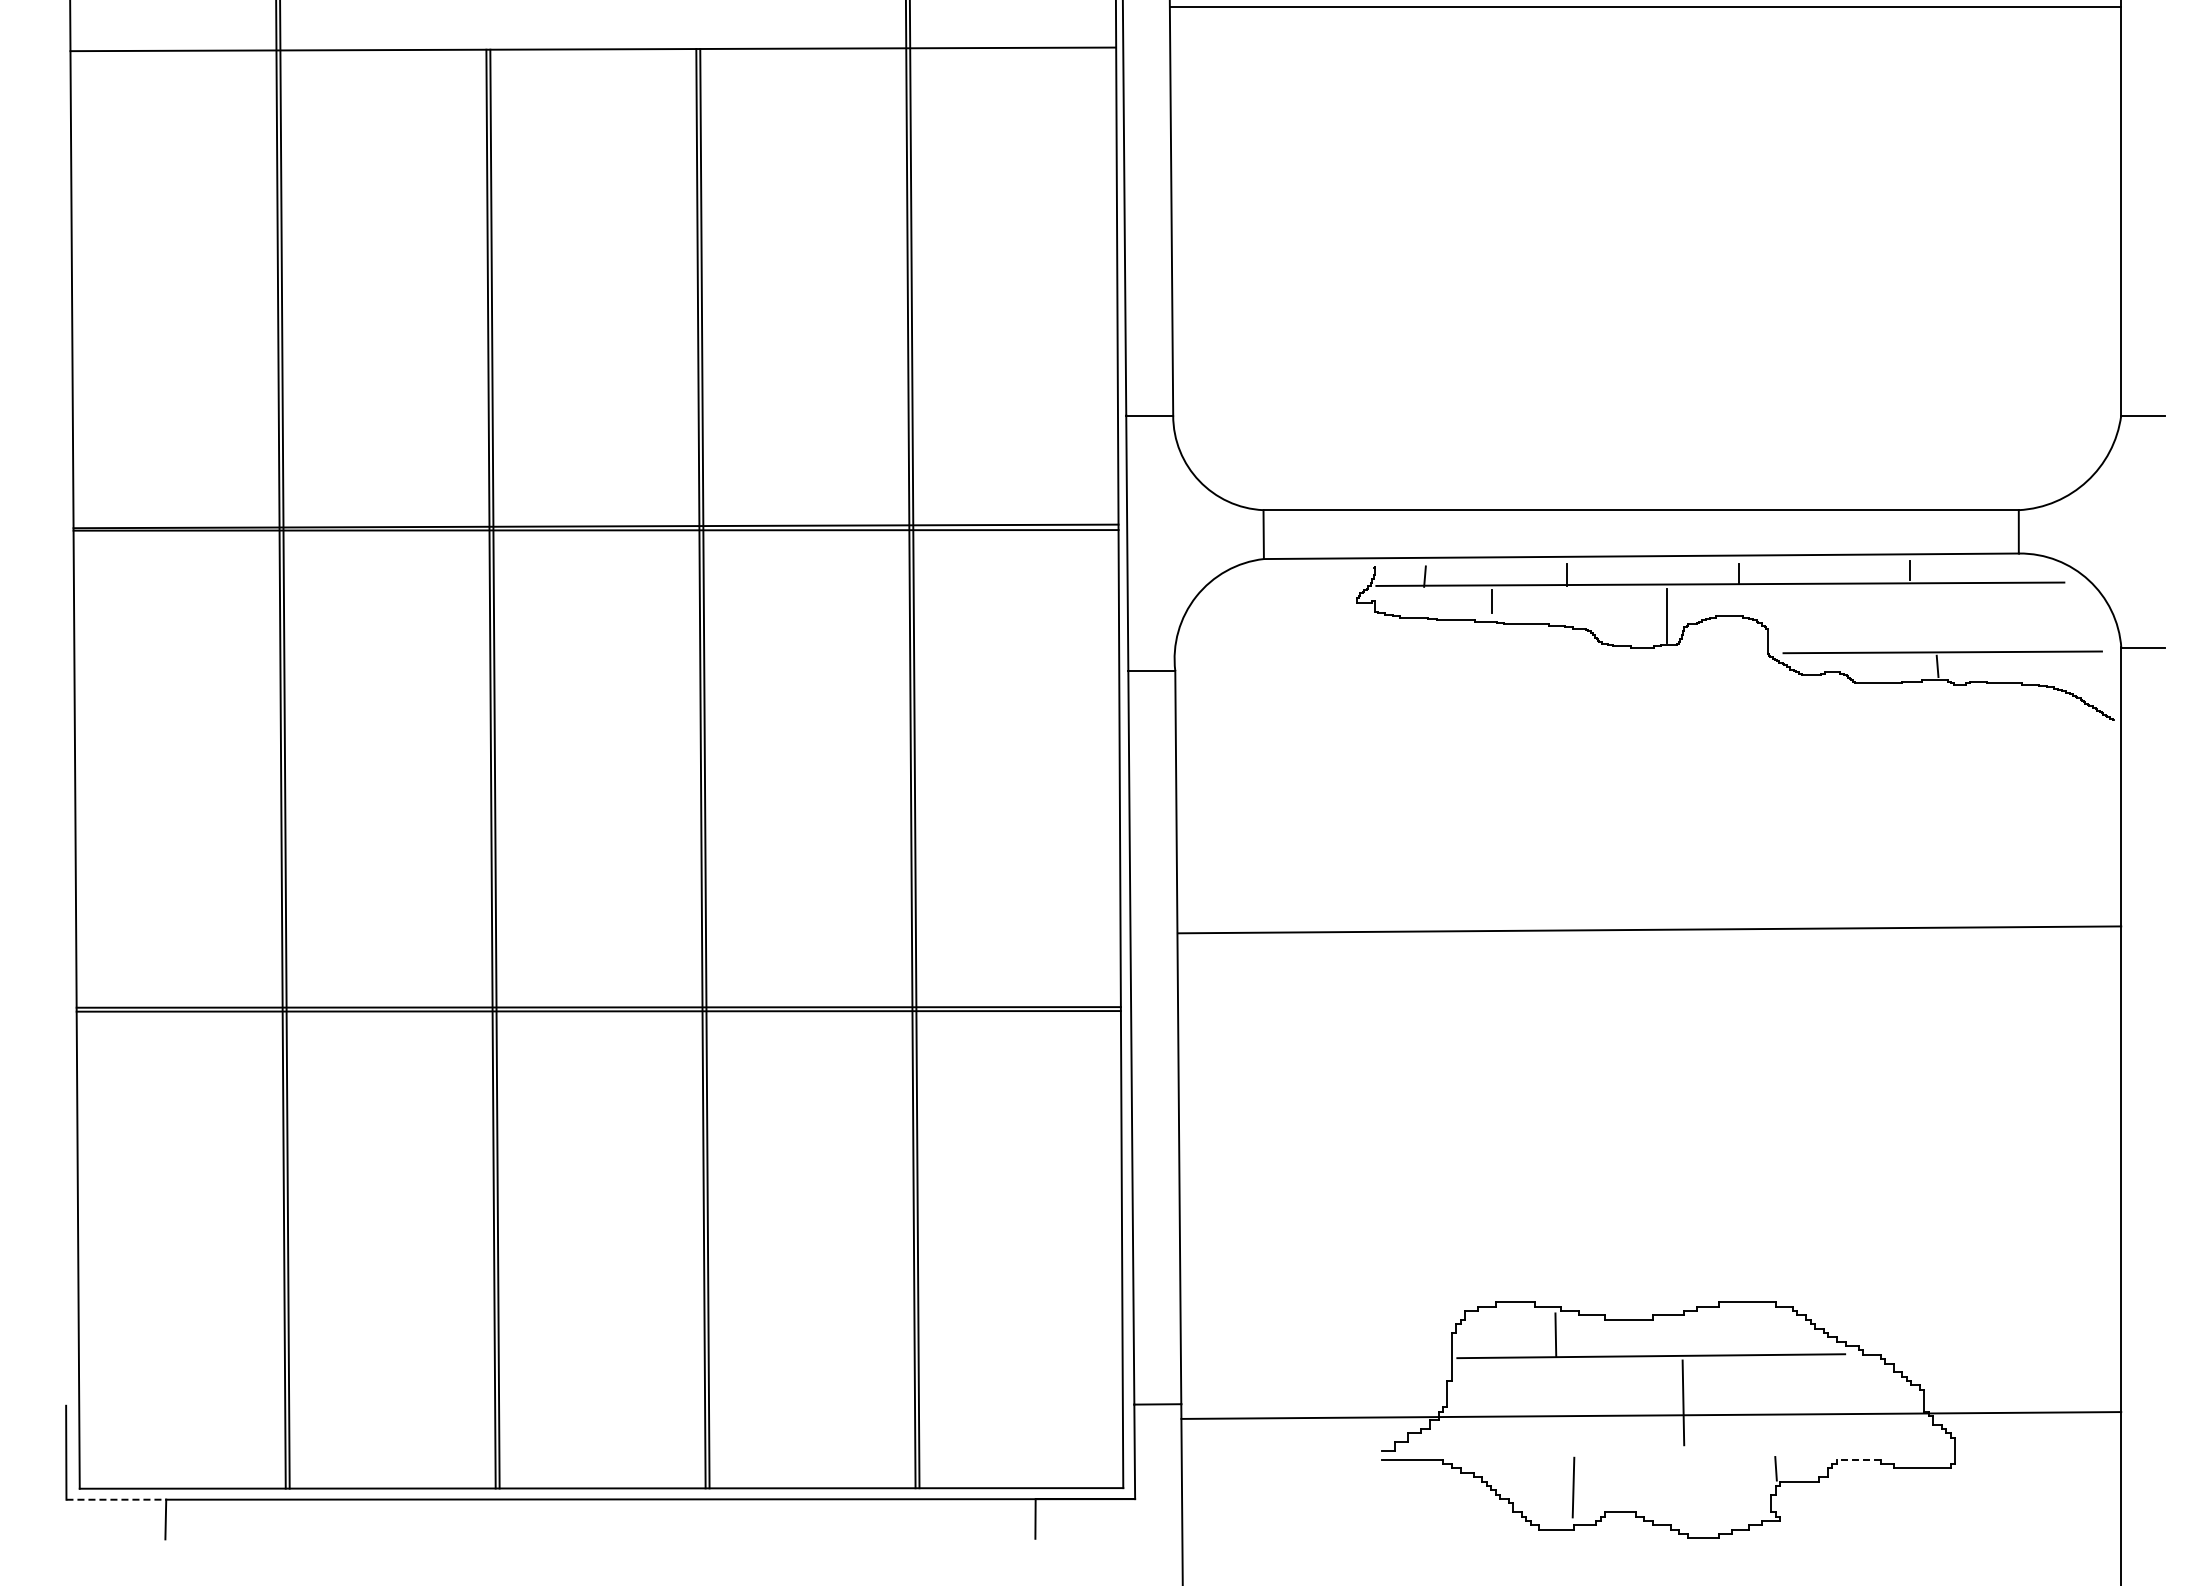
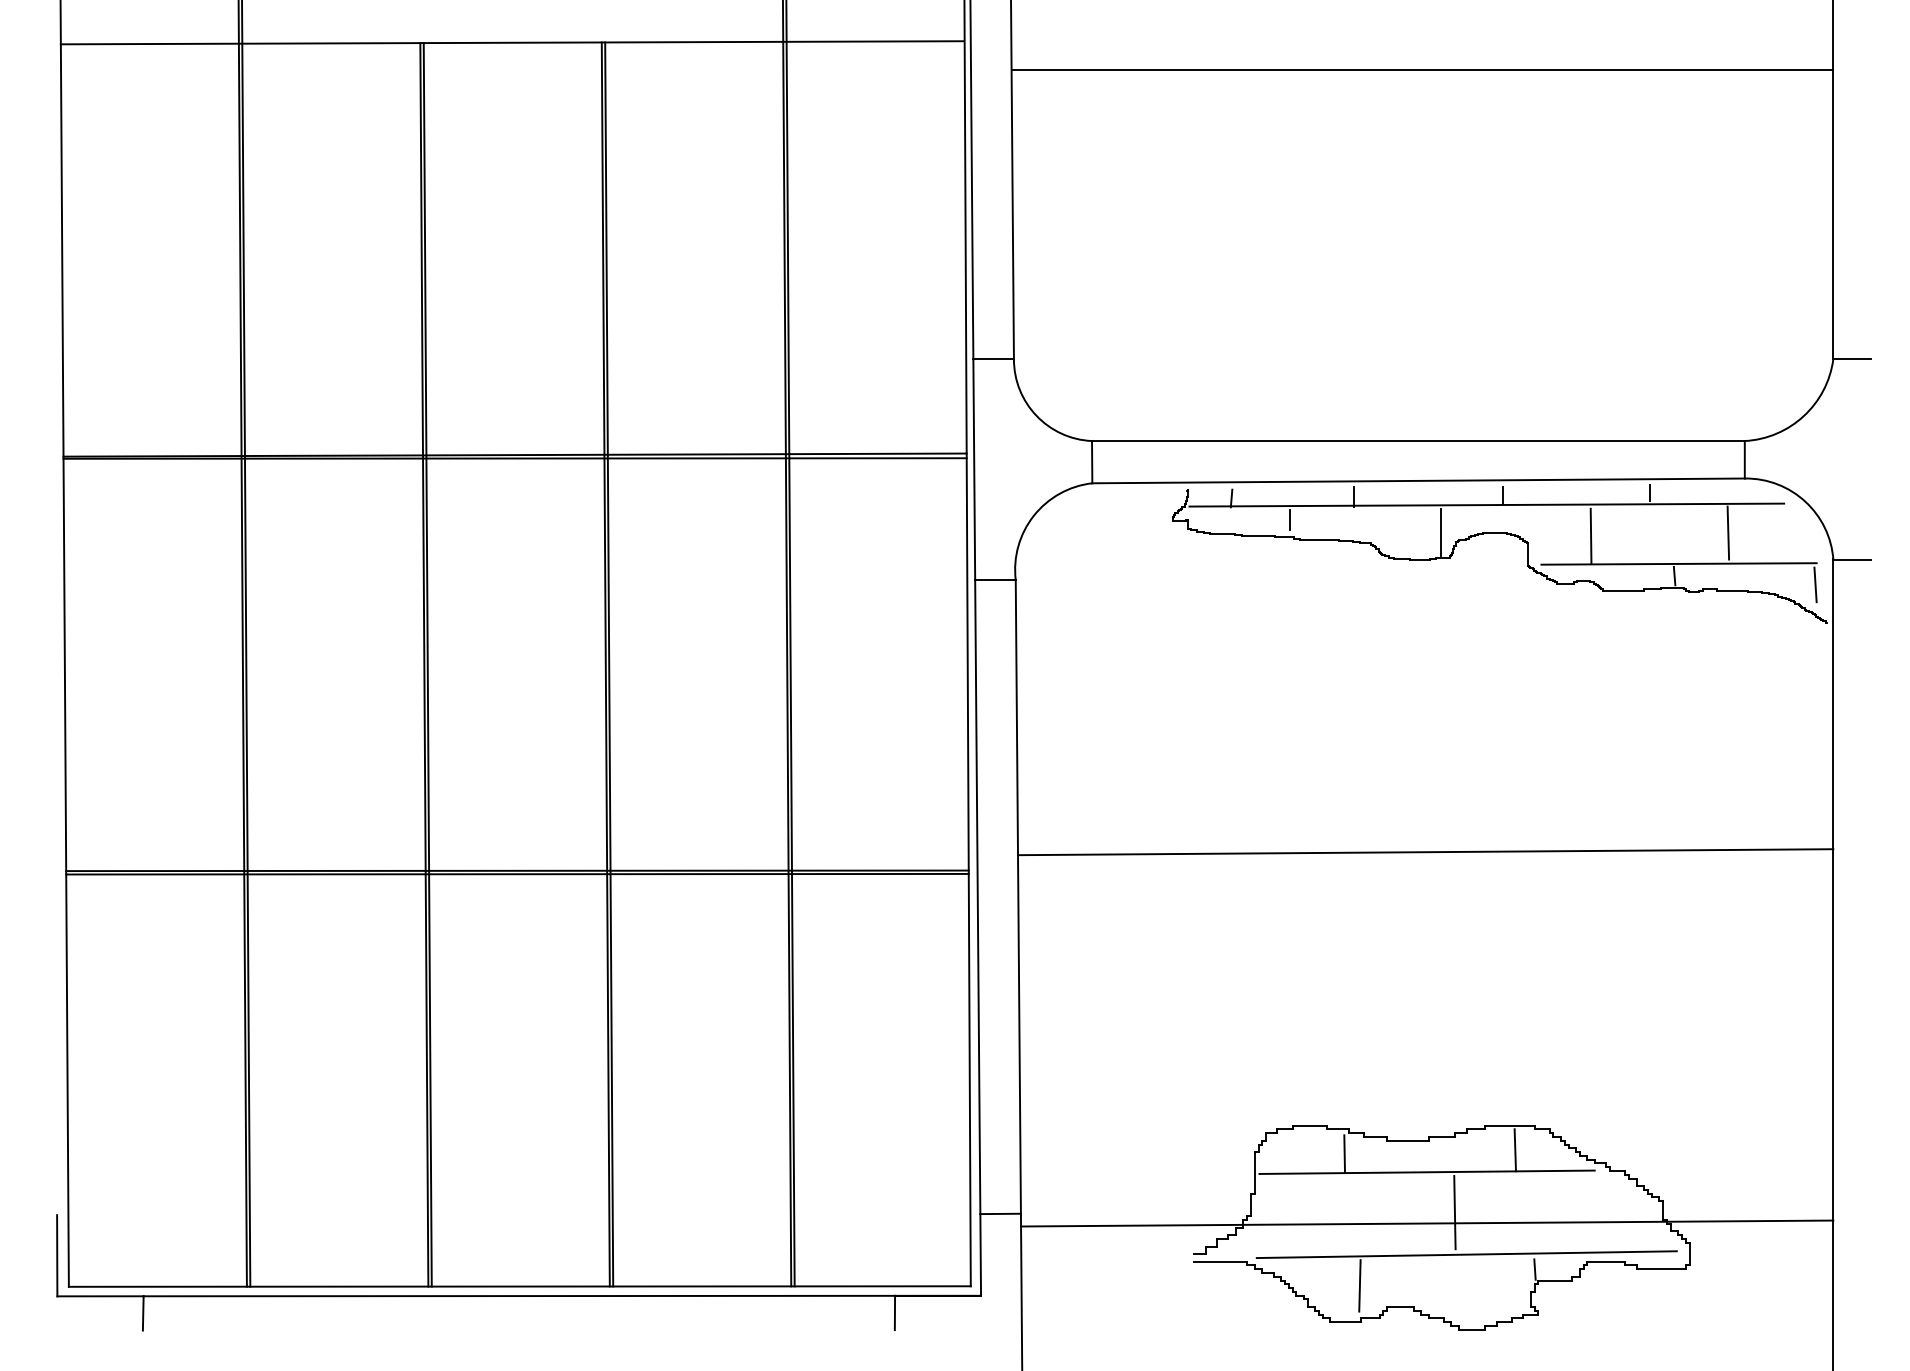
line: (1645, 6) -> (1422, 69), moved
line: (1999, 616) -> (1728, 532), added
line: (1840, 620) -> (1590, 536), added
line: (2100, 676) -> (1815, 584), added
line: (1649, 929) -> (1425, 851), moved
line: (1753, 1330) -> (1515, 1150), added
line: (1697, 1451) -> (1467, 1254), added
line: (1858, 1459) -> (1606, 1261), dashed -> solid
line: (116, 1499) -> (100, 1296), dashed -> solid

